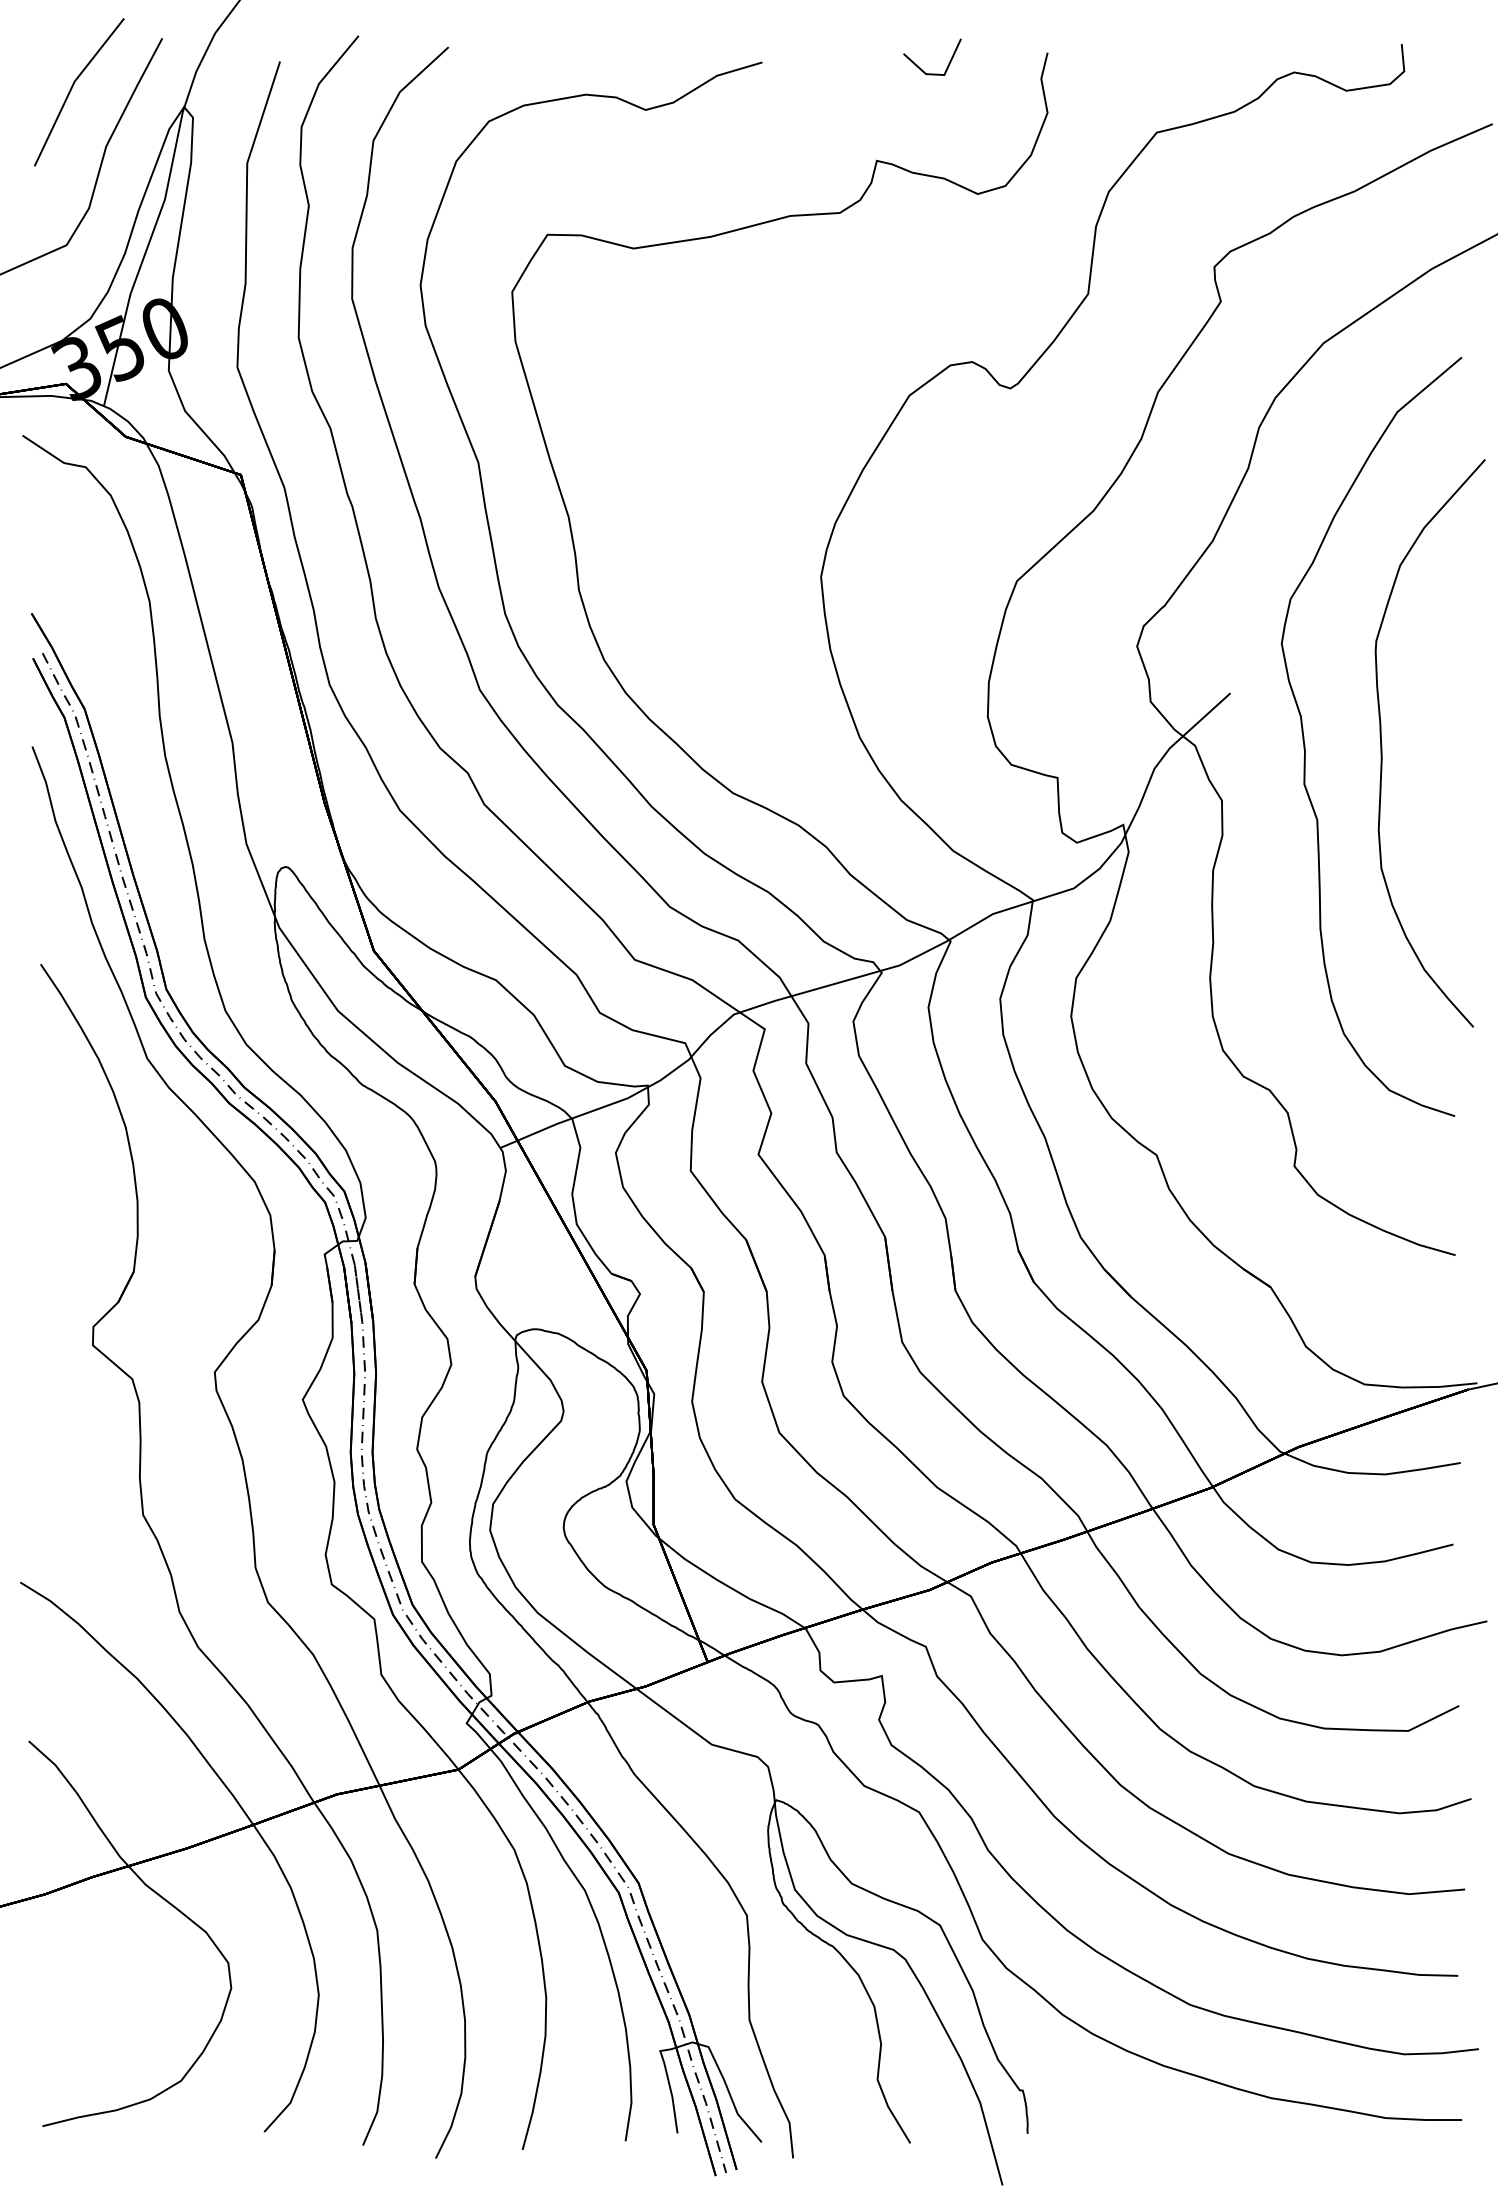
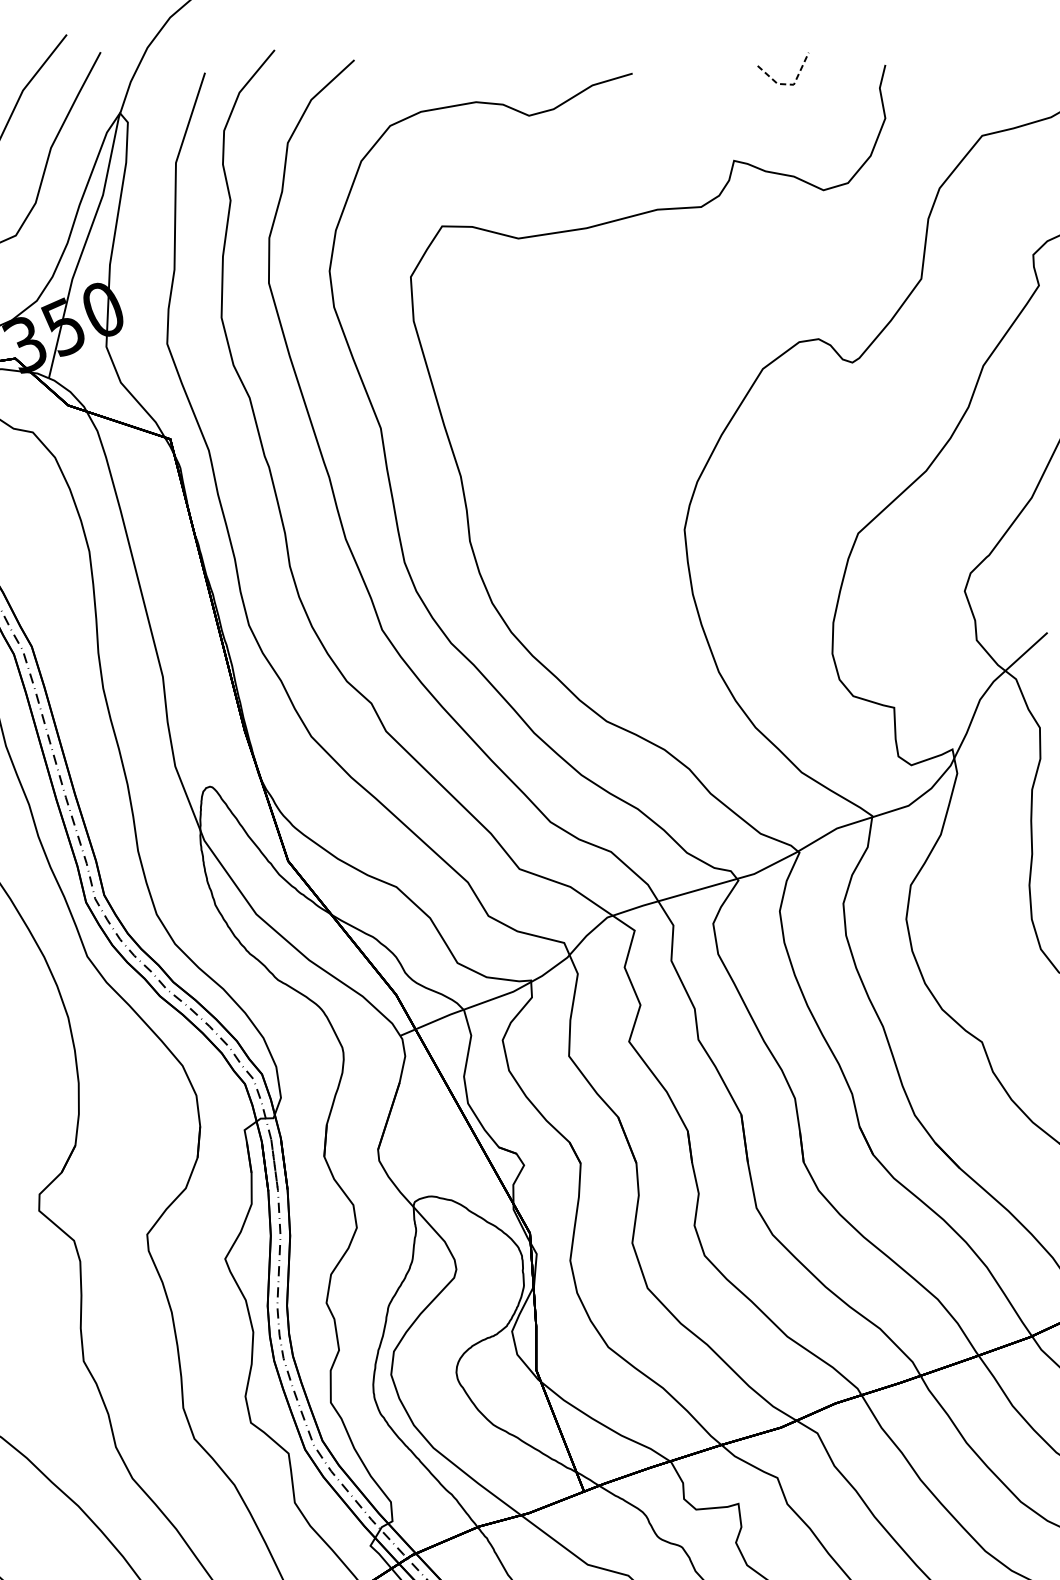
line: (939, 74) -> (789, 84), solid -> dashed

